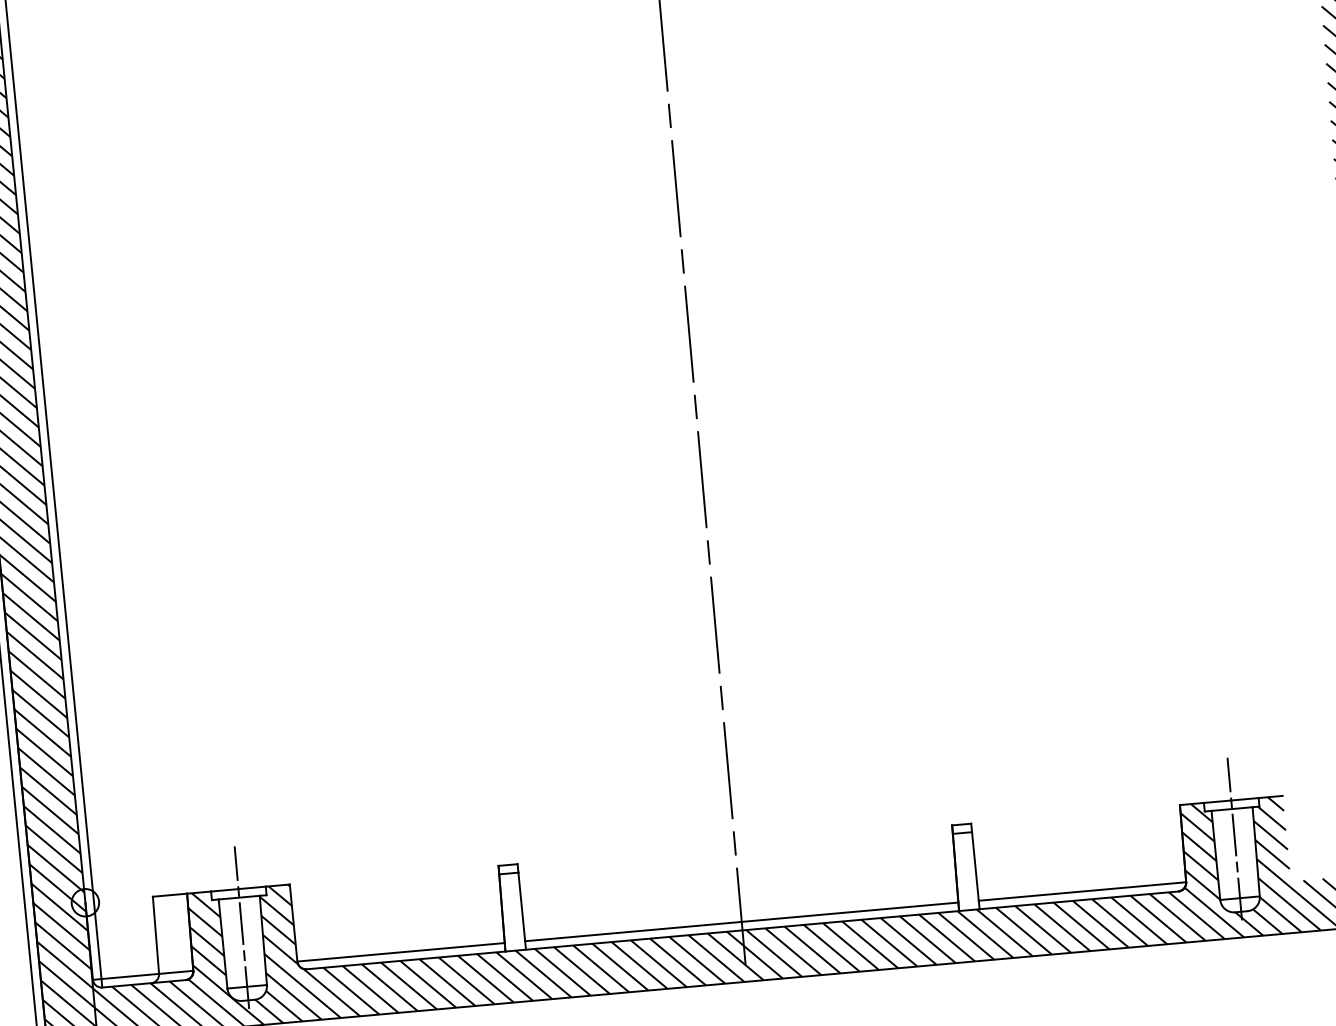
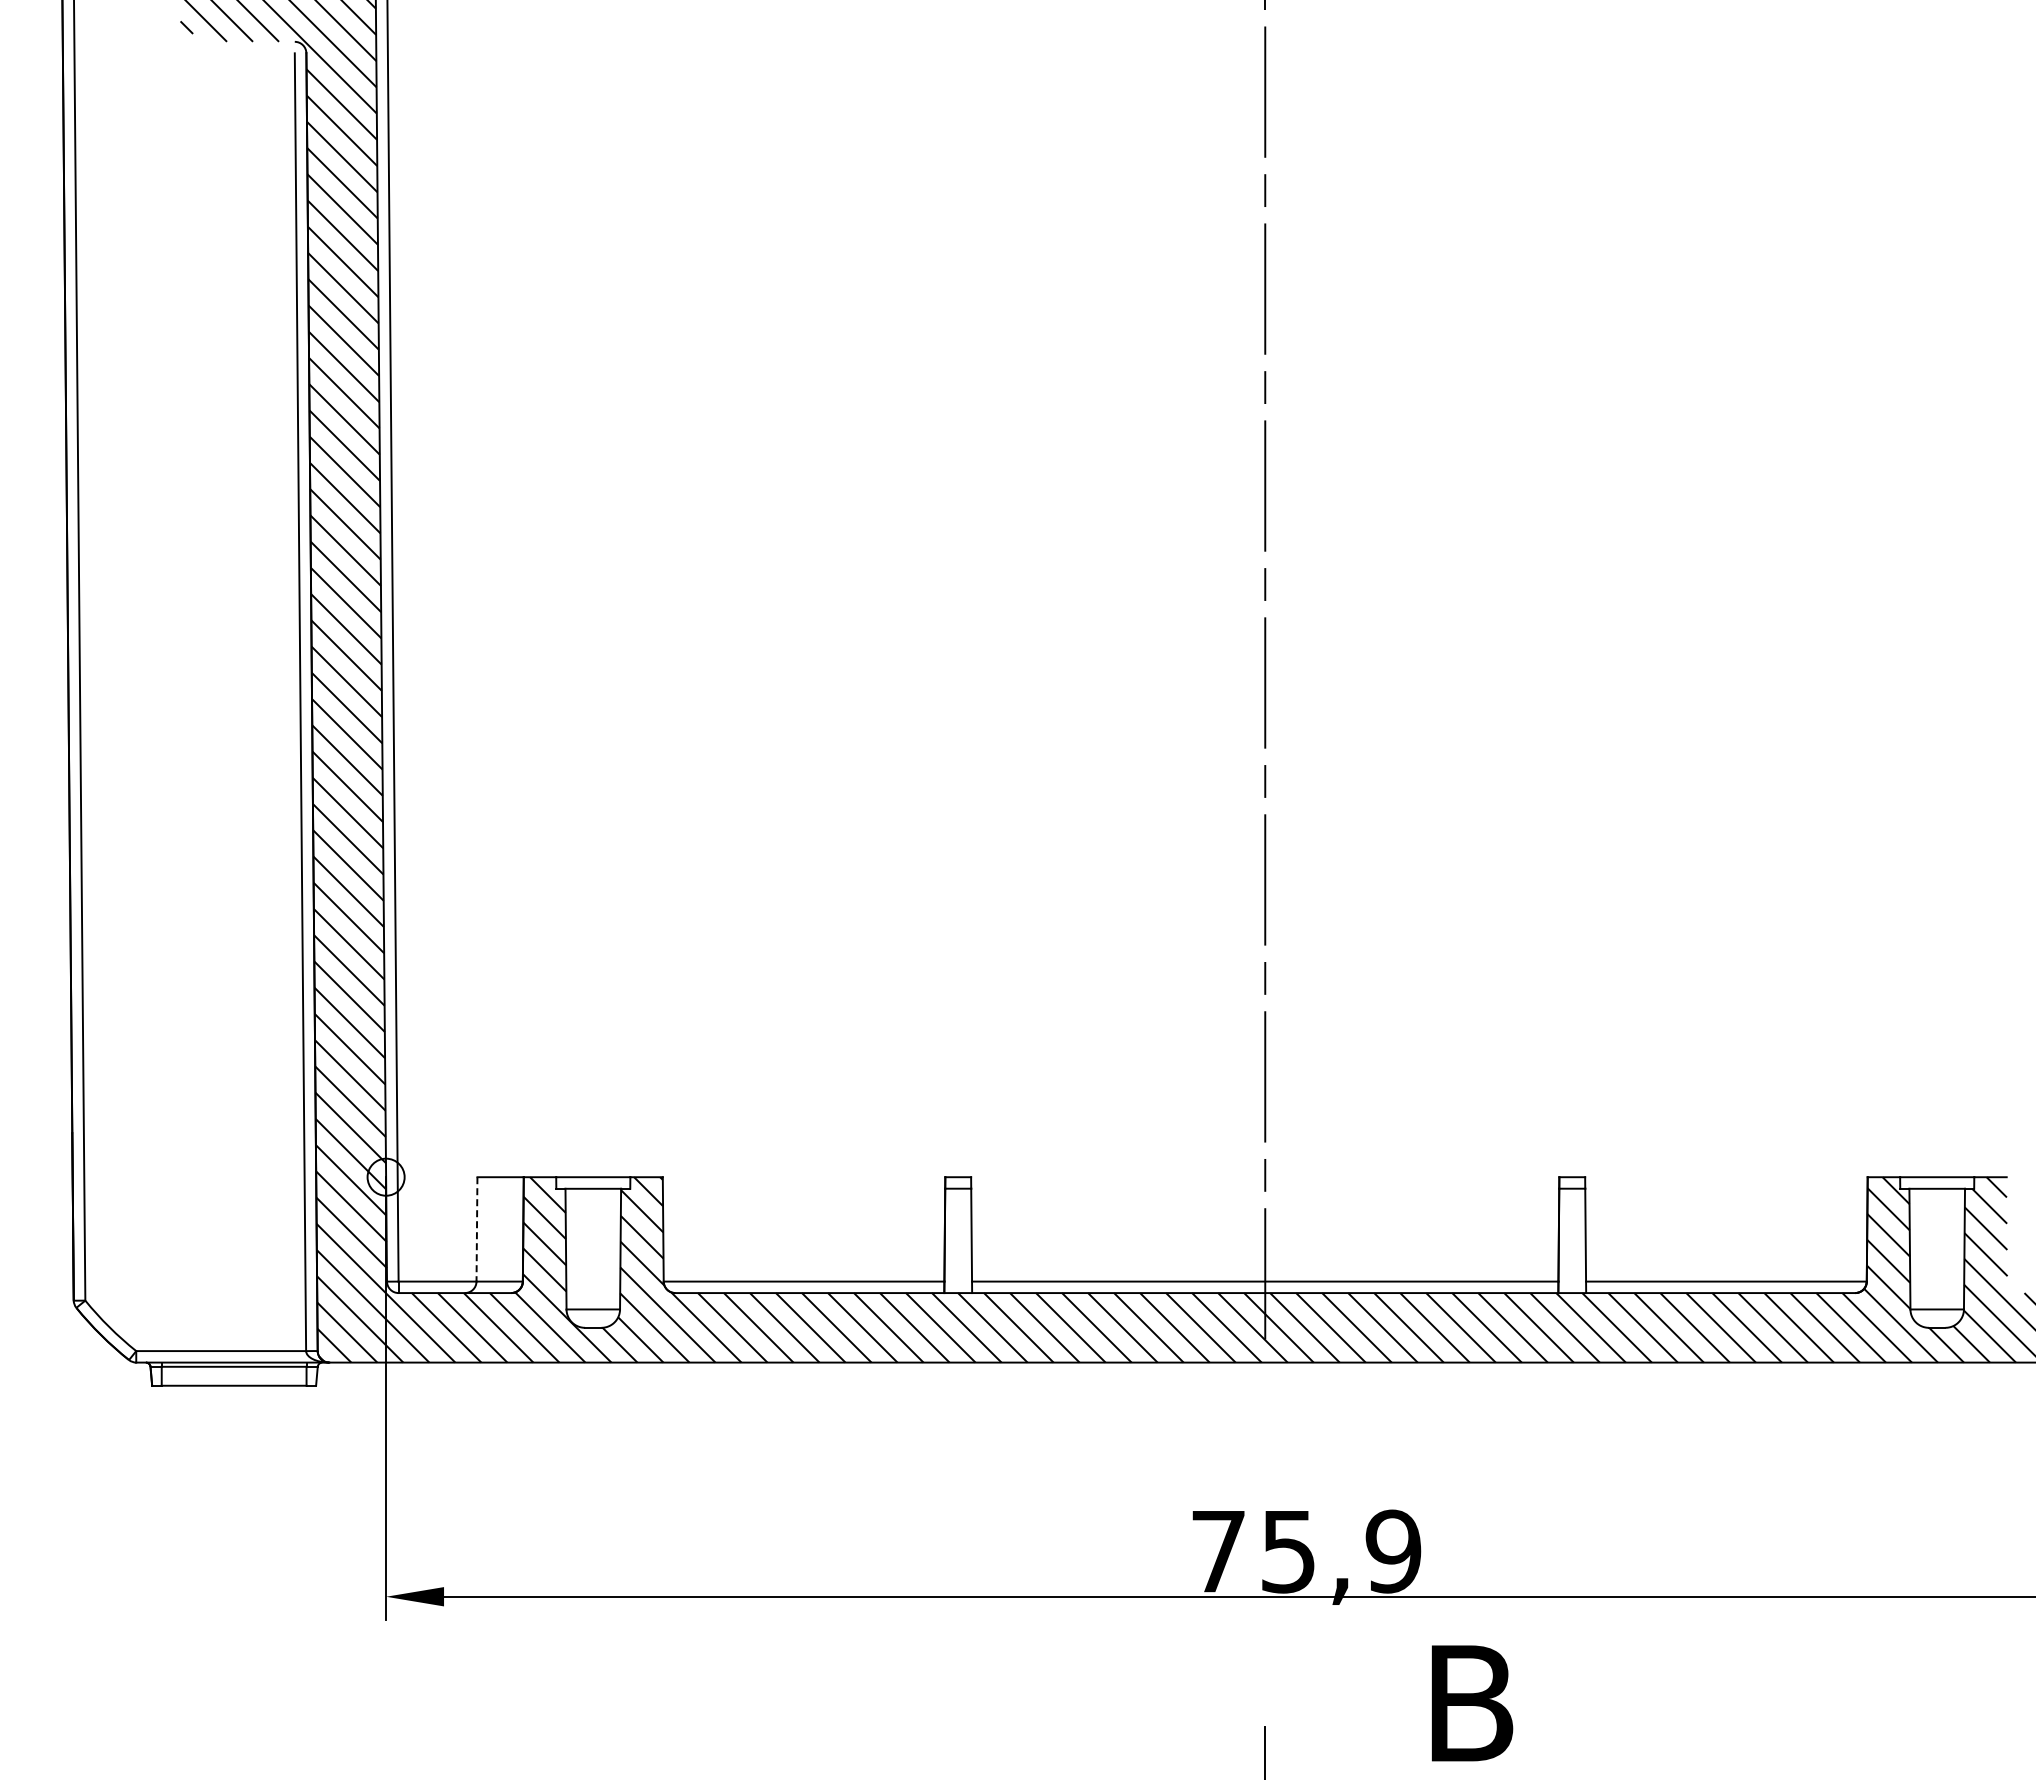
line: (1234, 839) -> (1937, 1229), removed
line: (242, 927) -> (593, 1229), removed
line: (155, 935) -> (476, 1229), solid -> dashed

